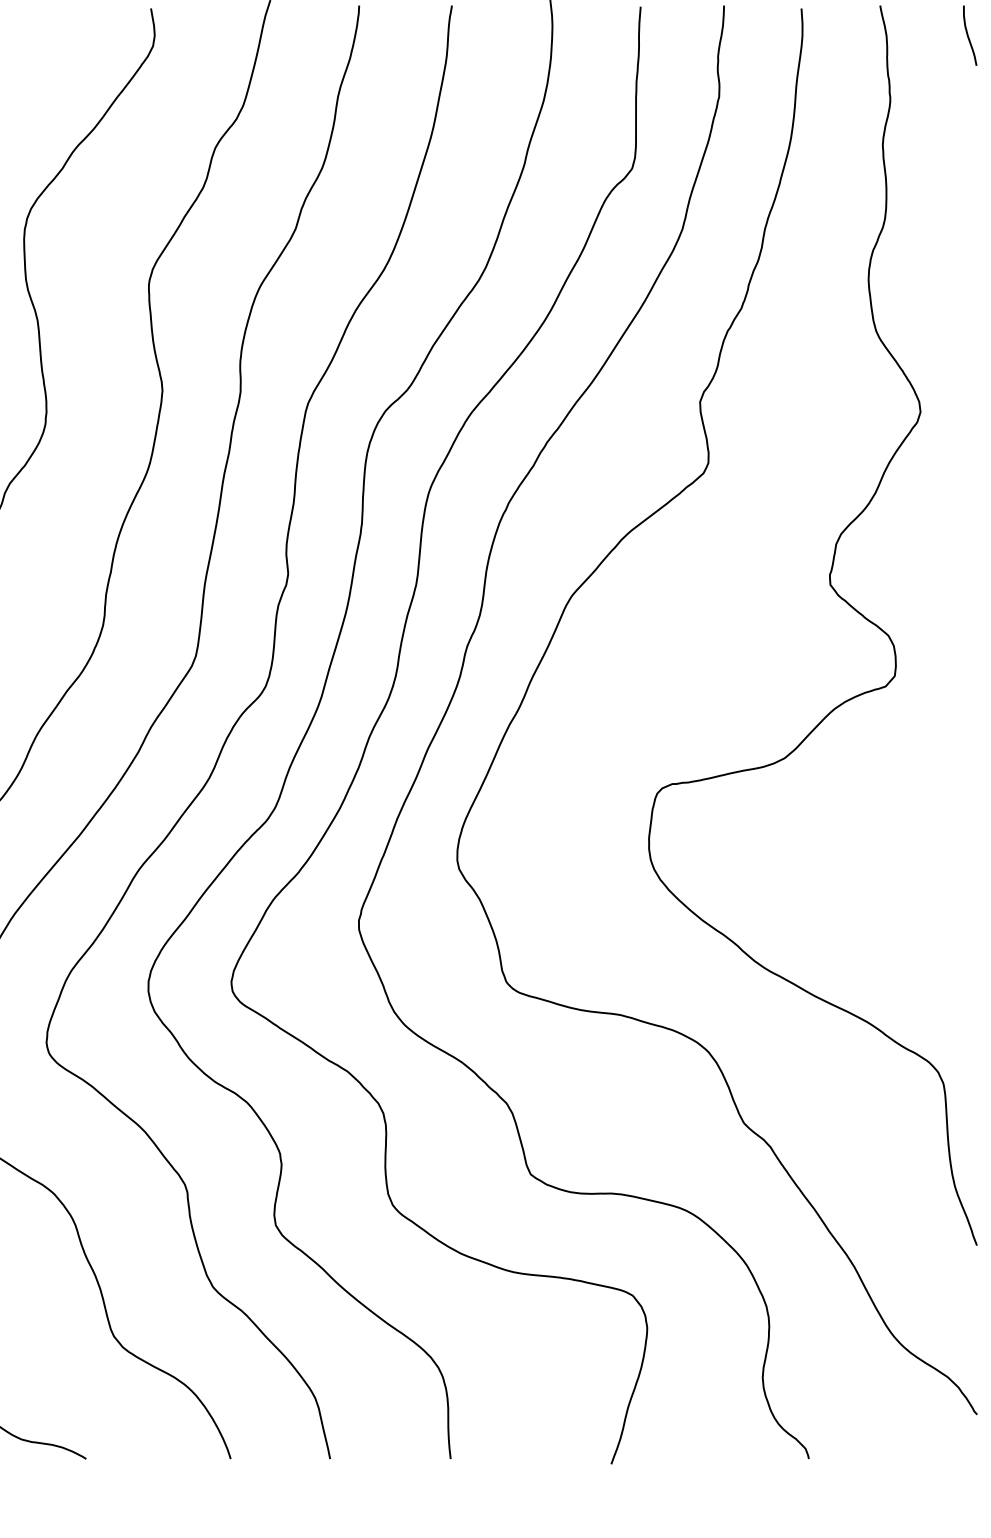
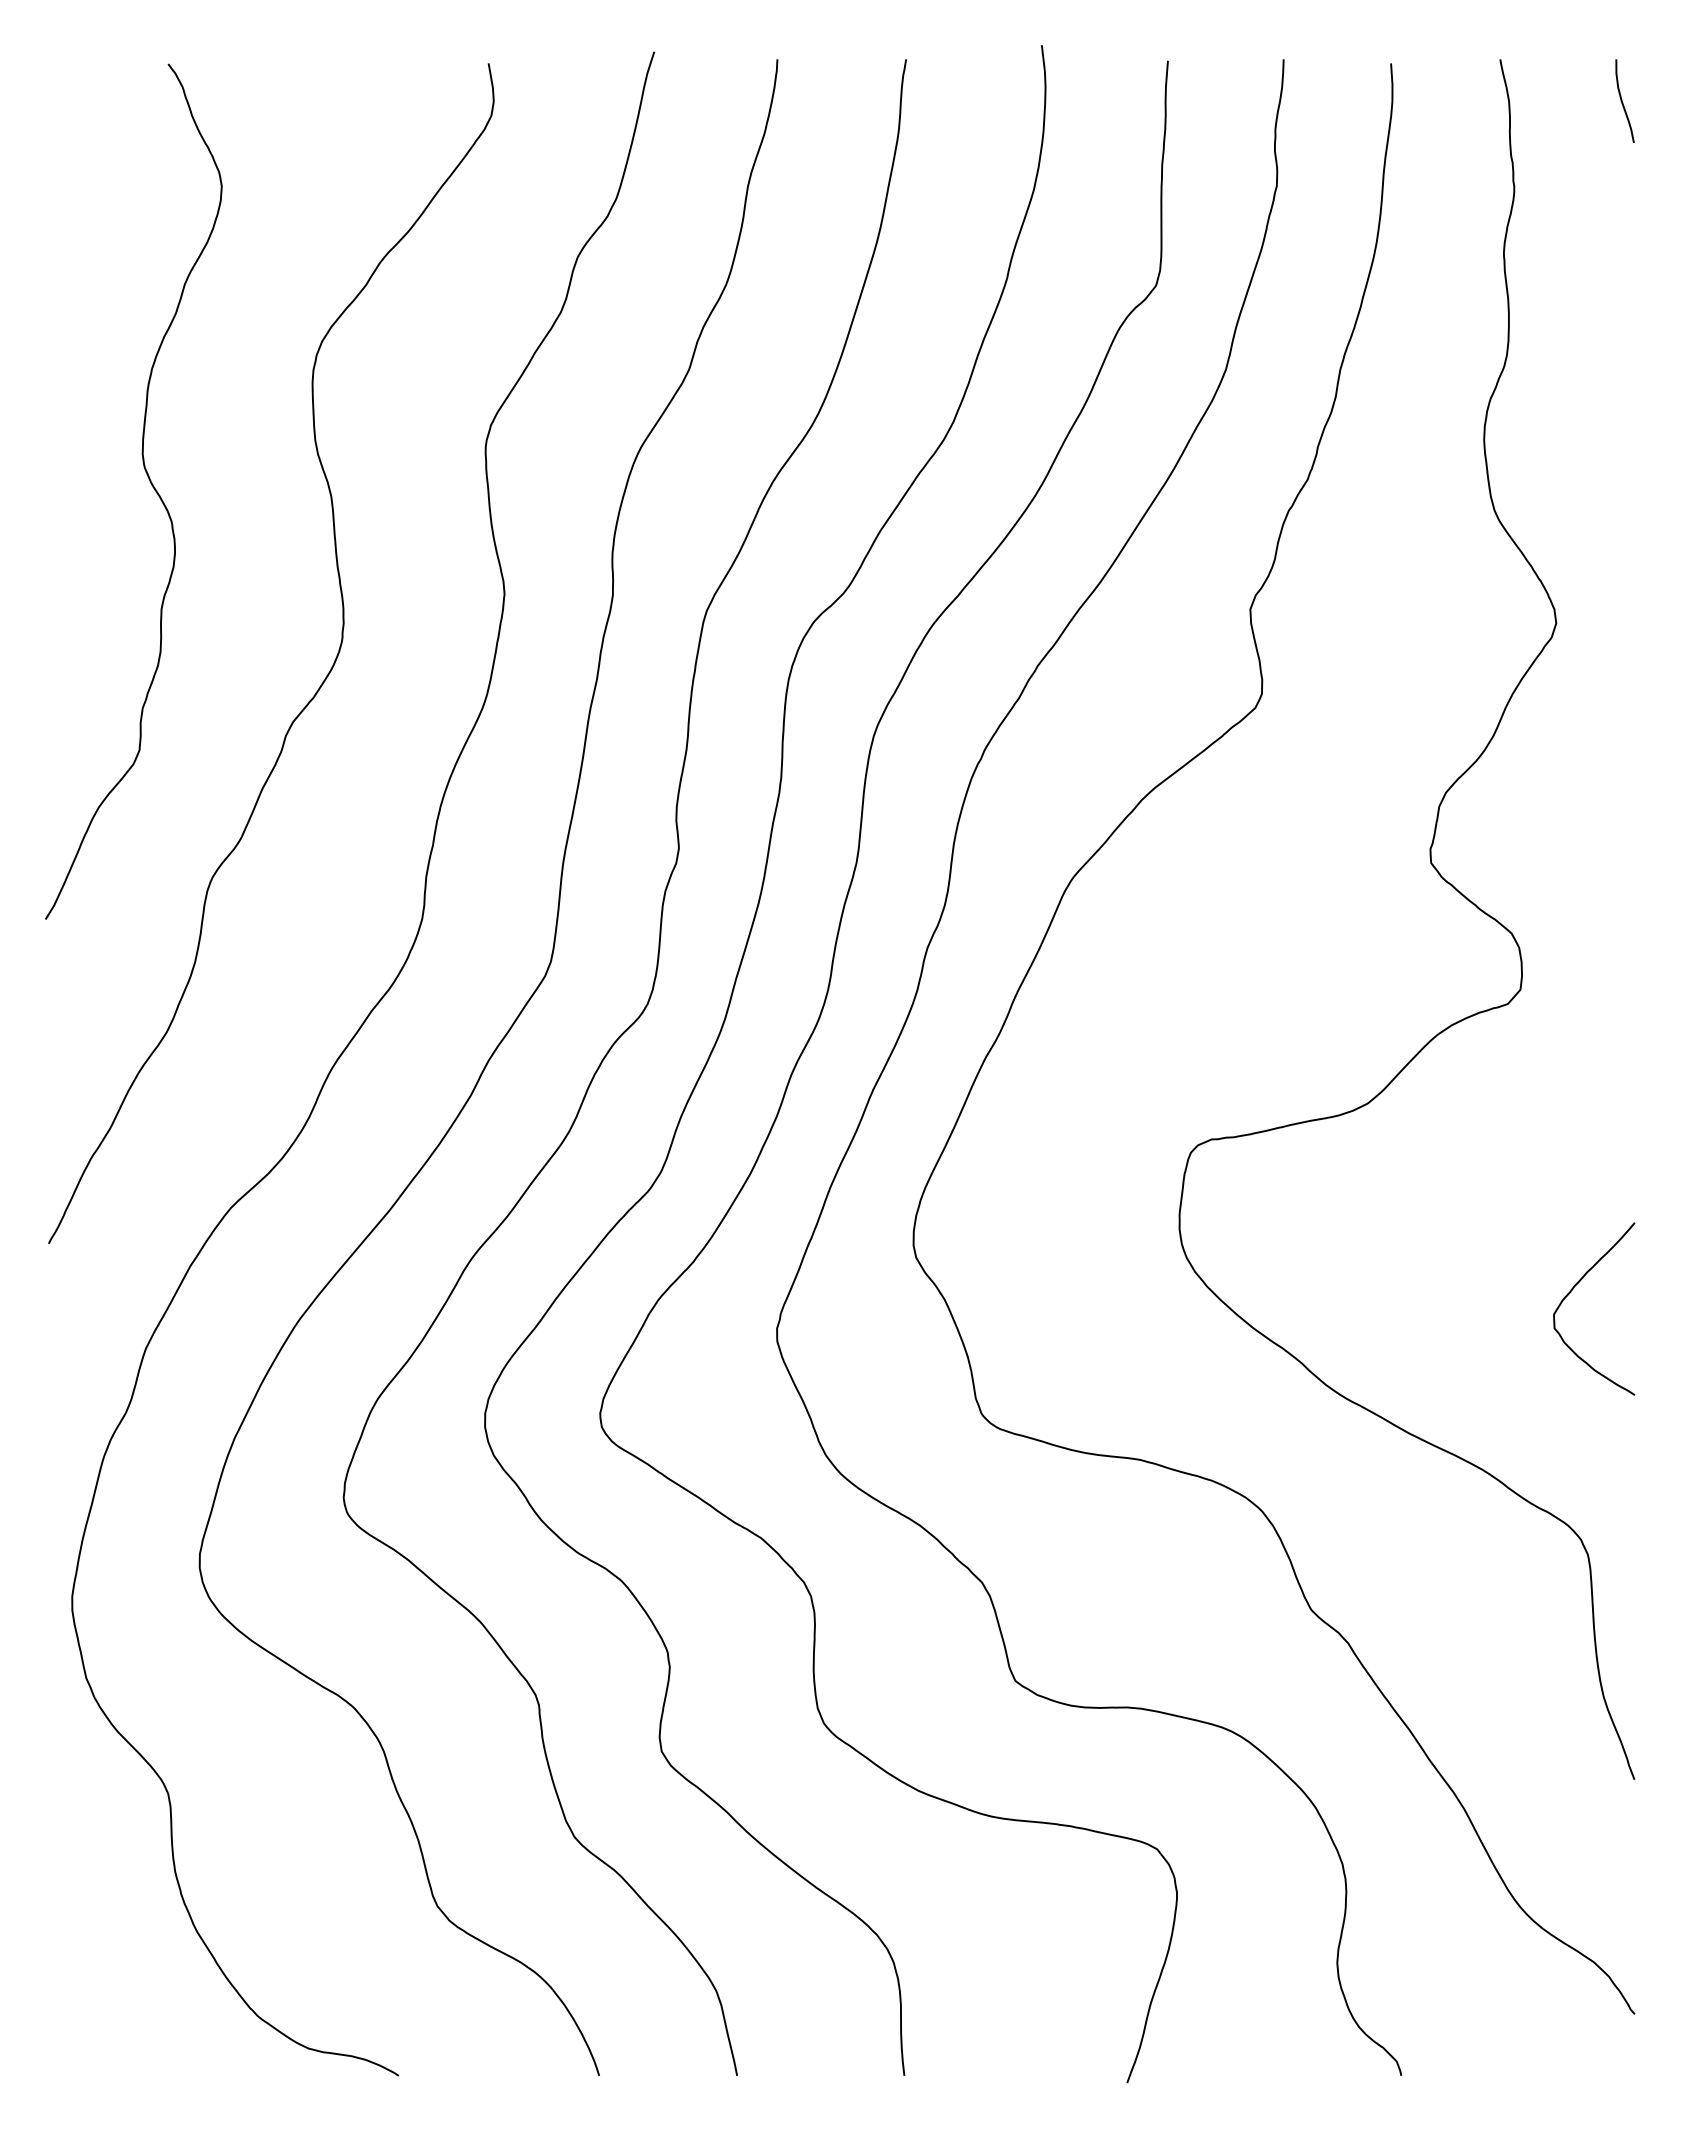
curve: (931, 894) -> (1571, 1292), added

